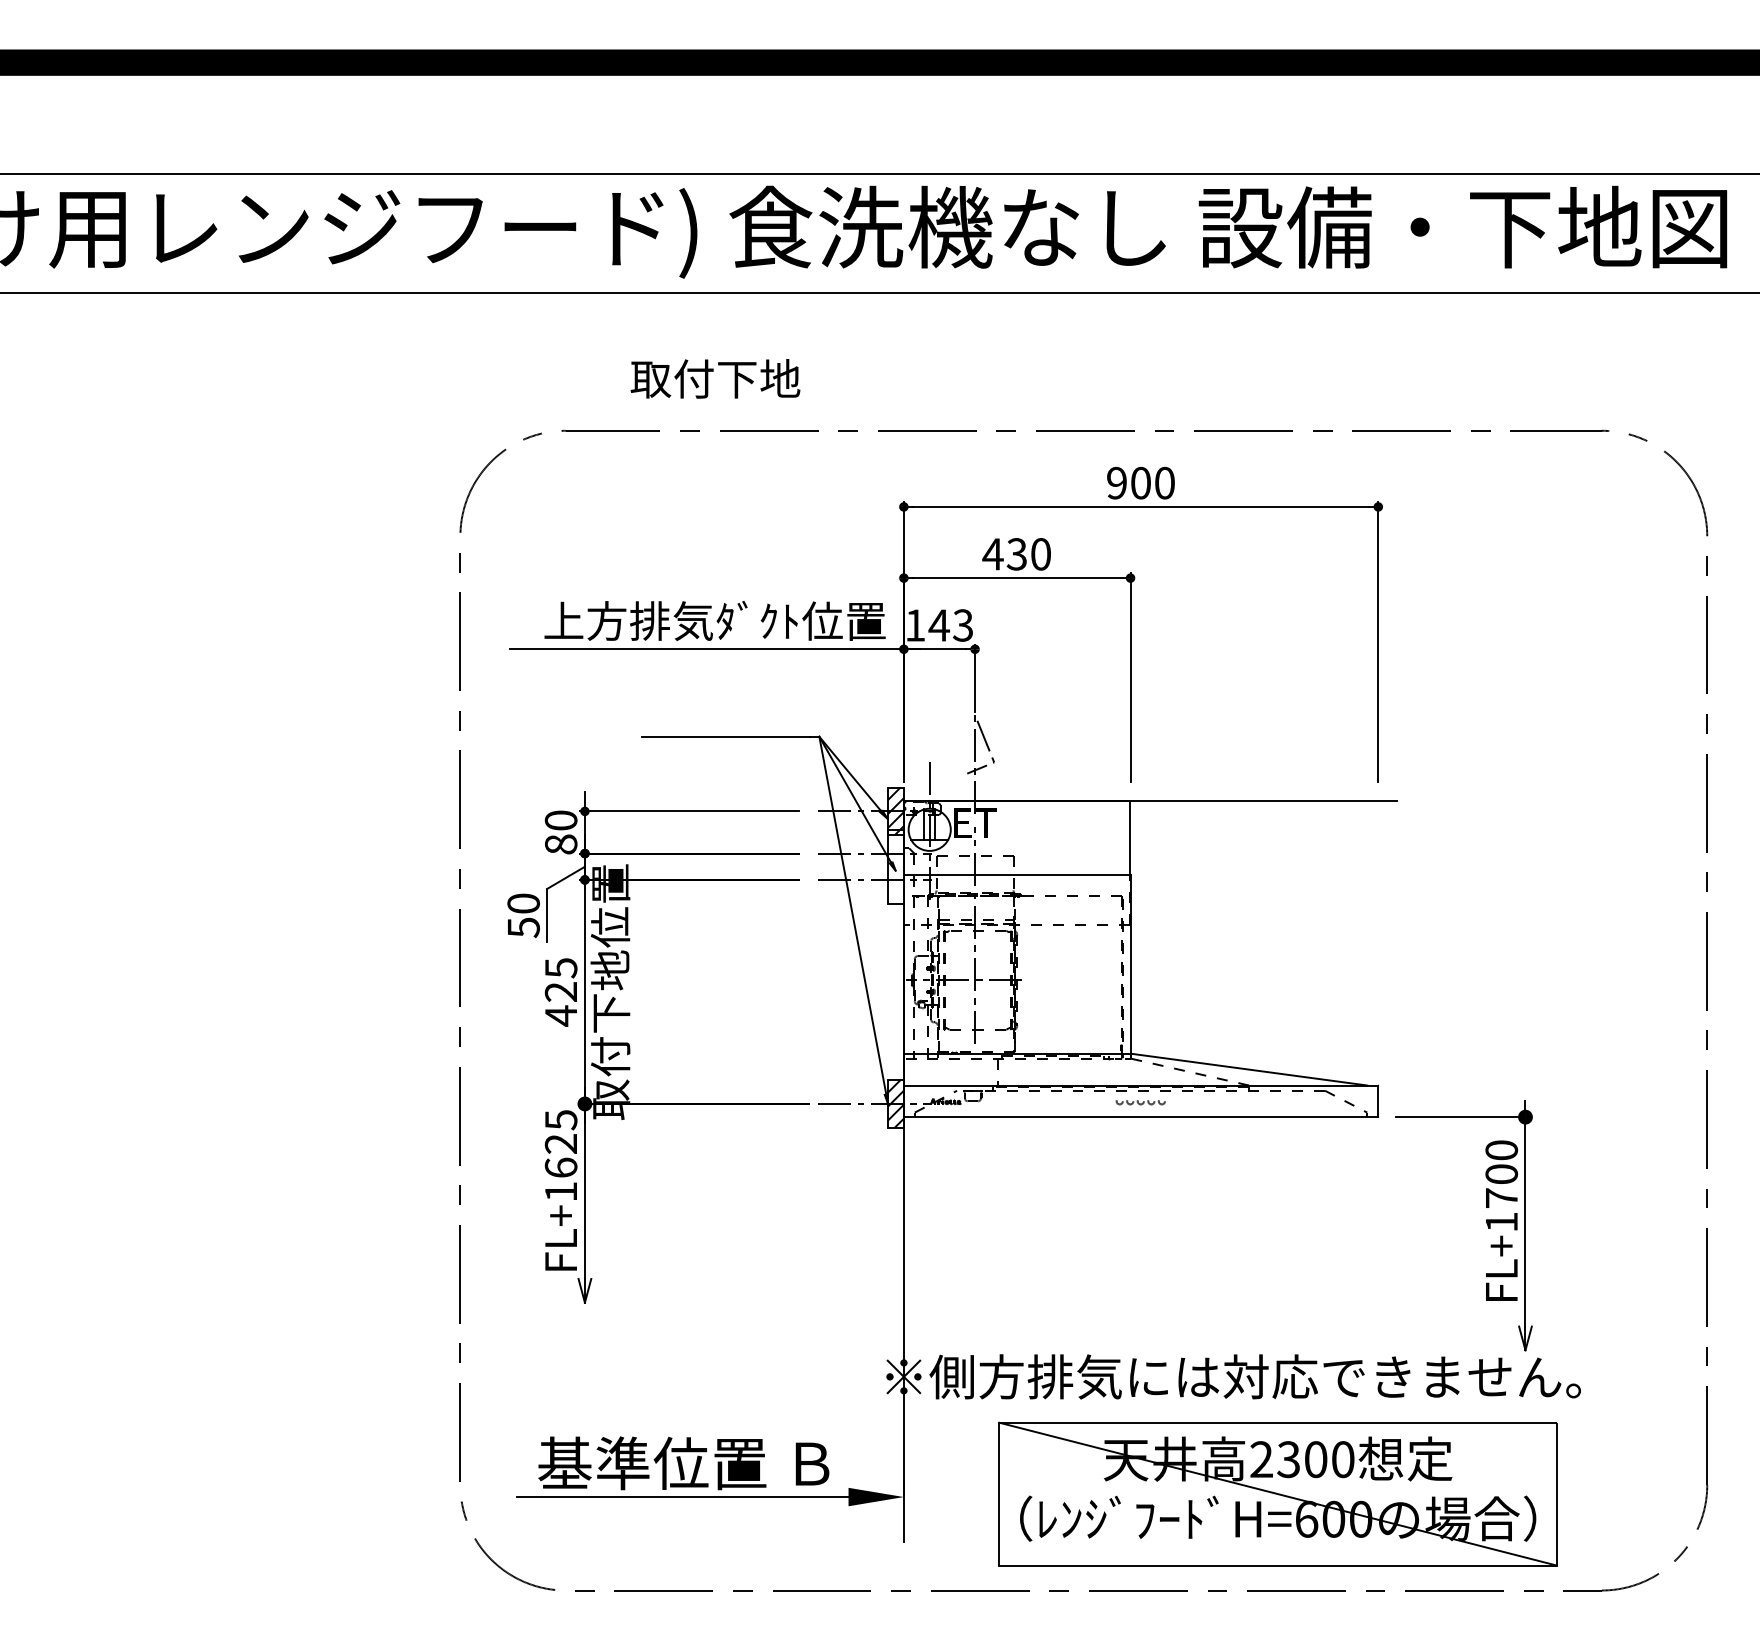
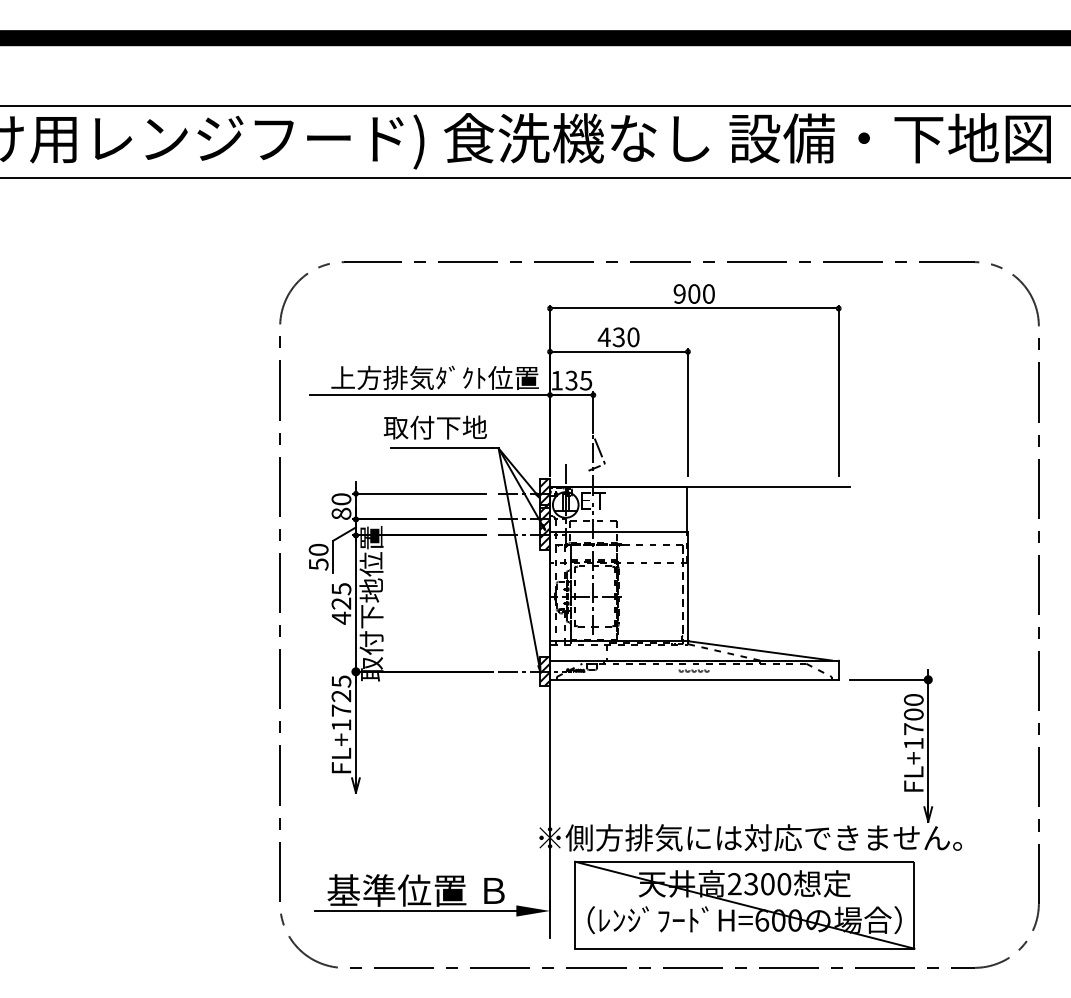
text: (714, 378) -> (434, 427), moved
text: (950, 625) -> (578, 380), 143 -> 135
hatch: (896, 865) -> (545, 526), added
text: (561, 1167) -> (341, 710), FL+1625 -> FL+1725
part: (1277, 1492) -> (744, 904), moved

